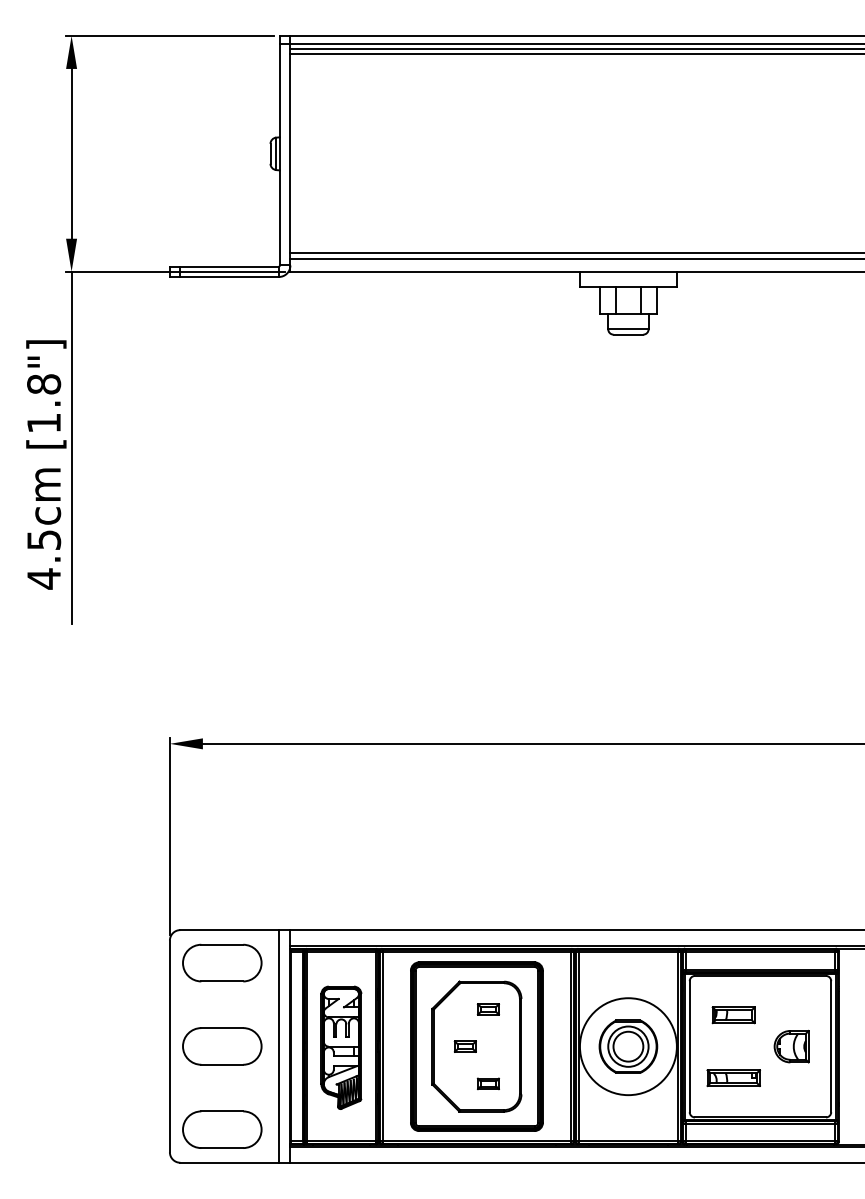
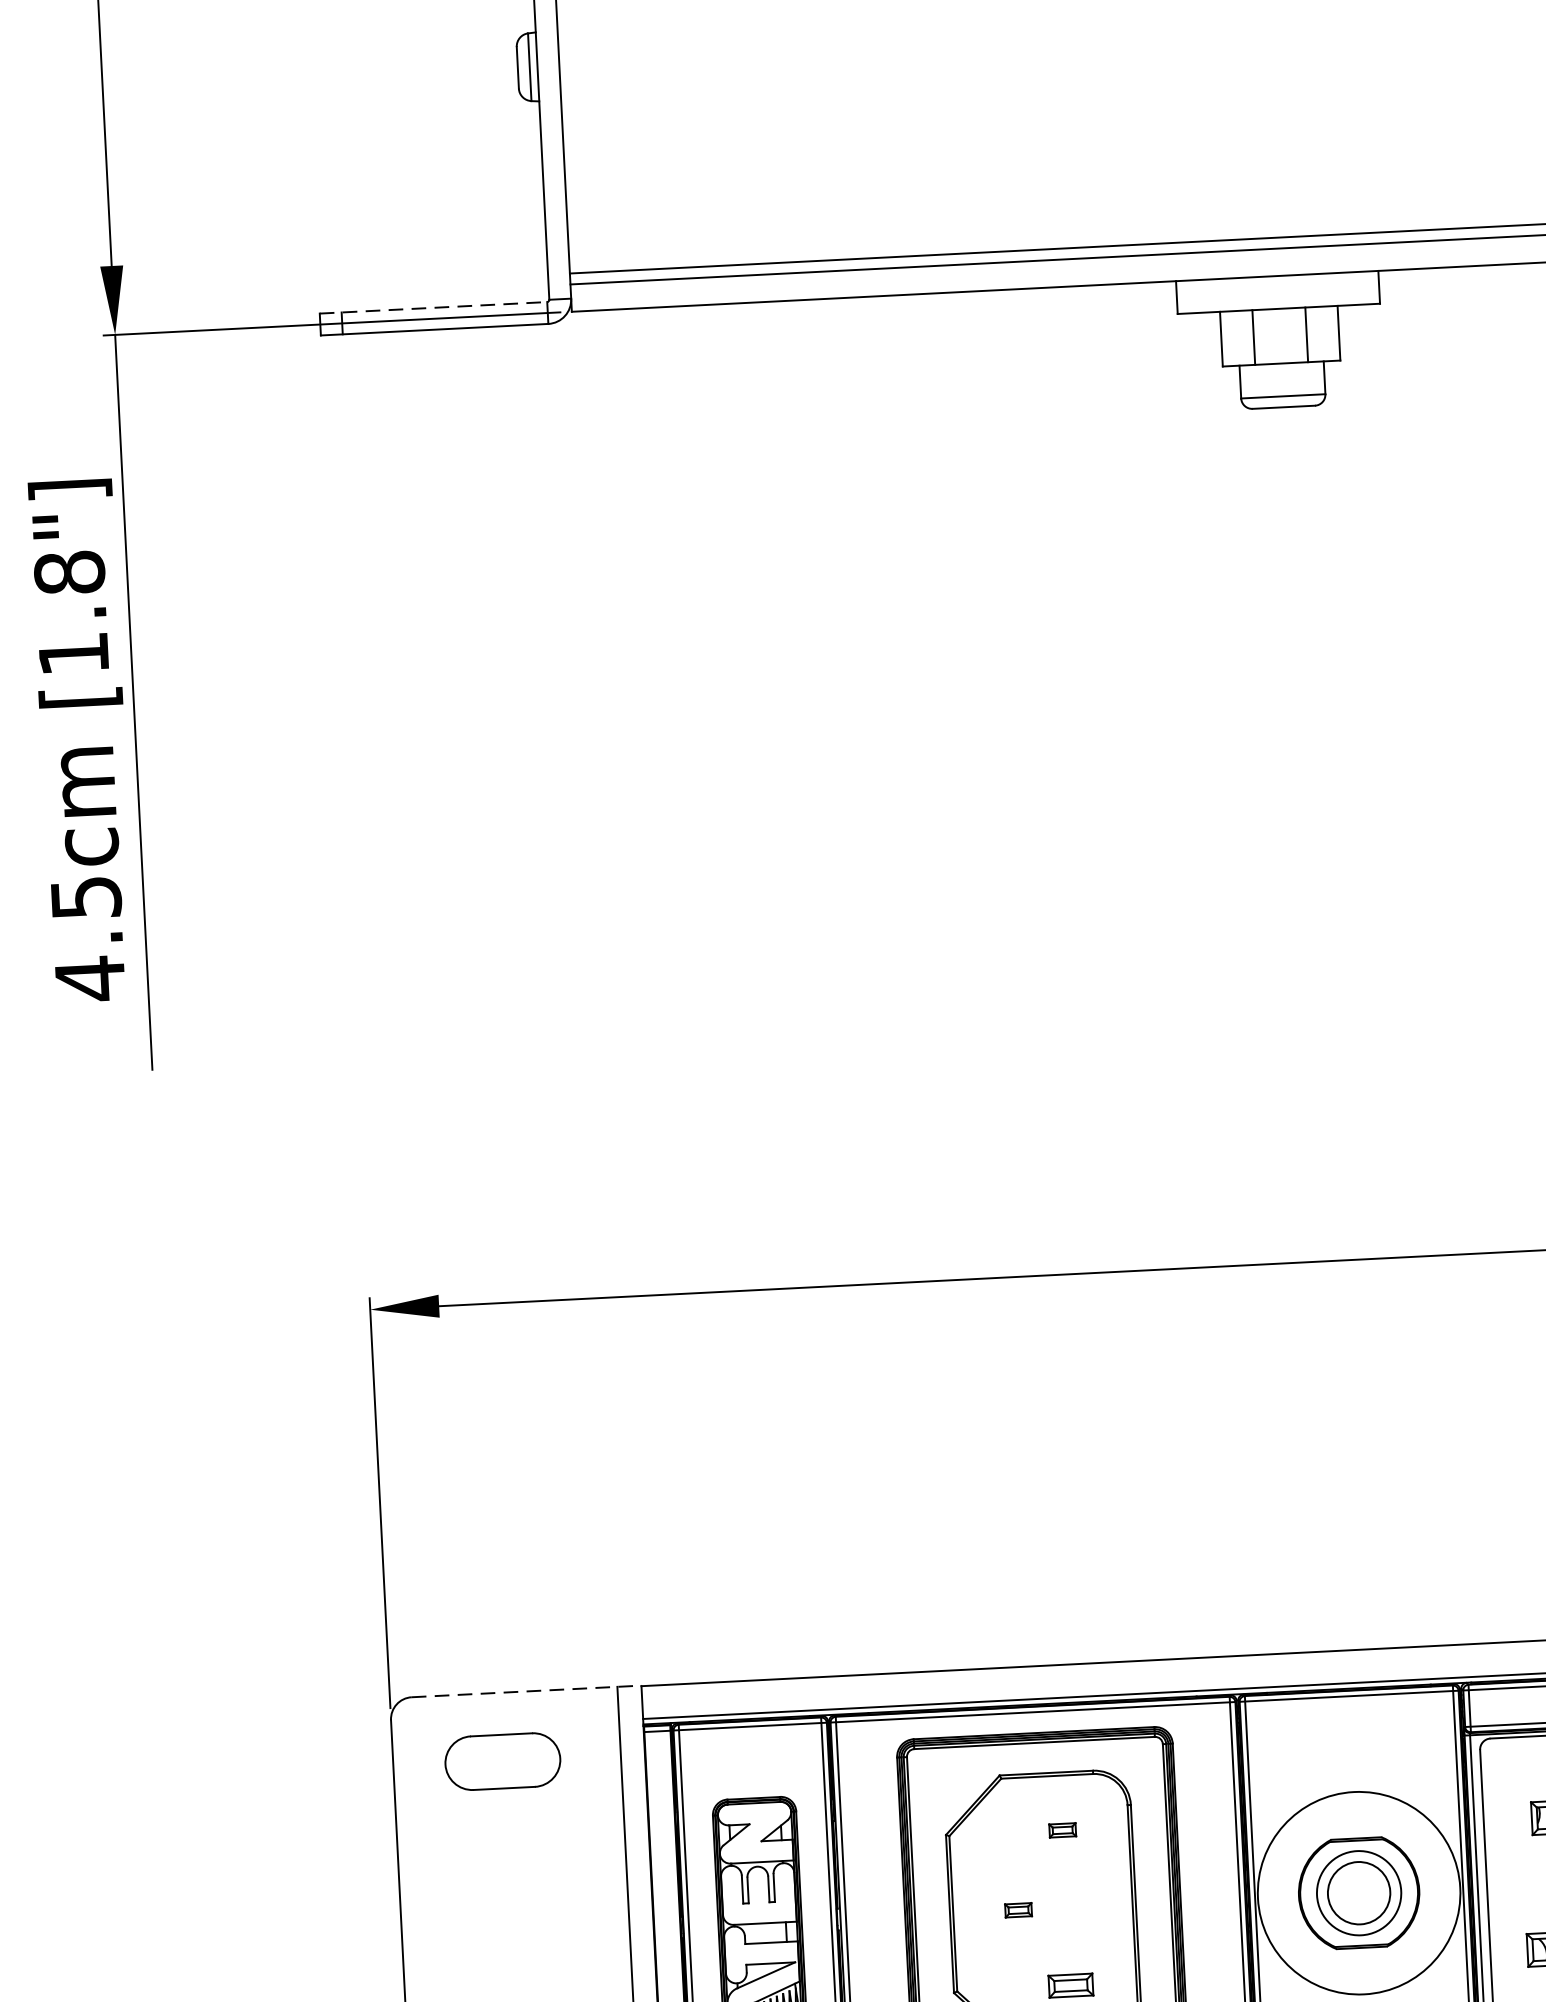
line: (224, 266) -> (433, 307), solid -> dashed
line: (235, 930) -> (526, 1692), solid -> dashed
part: (222, 962) -> (503, 1760), size x0.7
part: (487, 1009) -> (1061, 1830), size x0.6
part: (222, 1046) -> (512, 1935), removed
part: (464, 1046) -> (1017, 1910), size x0.6

